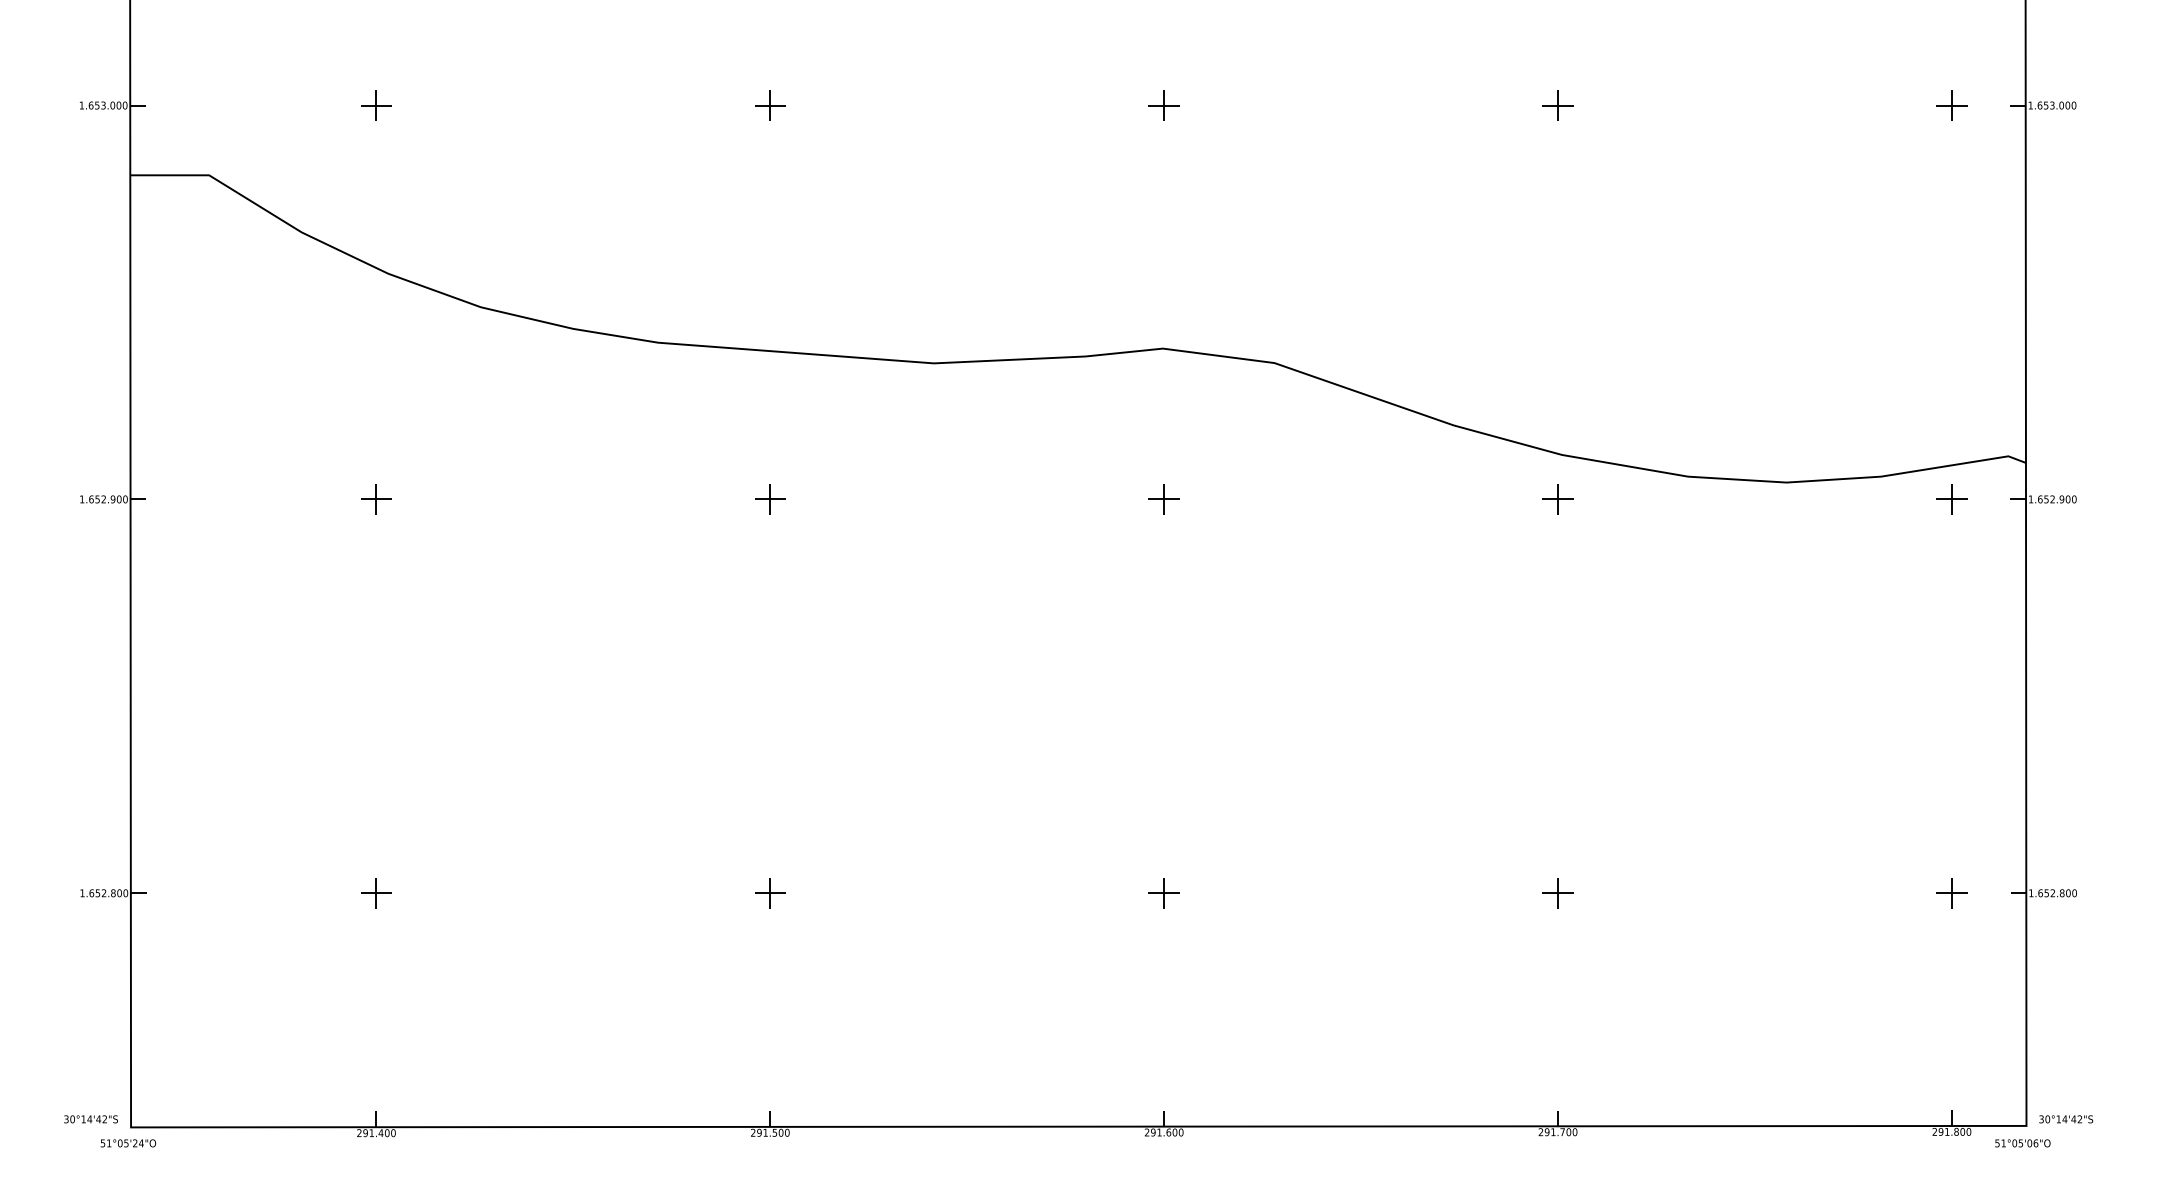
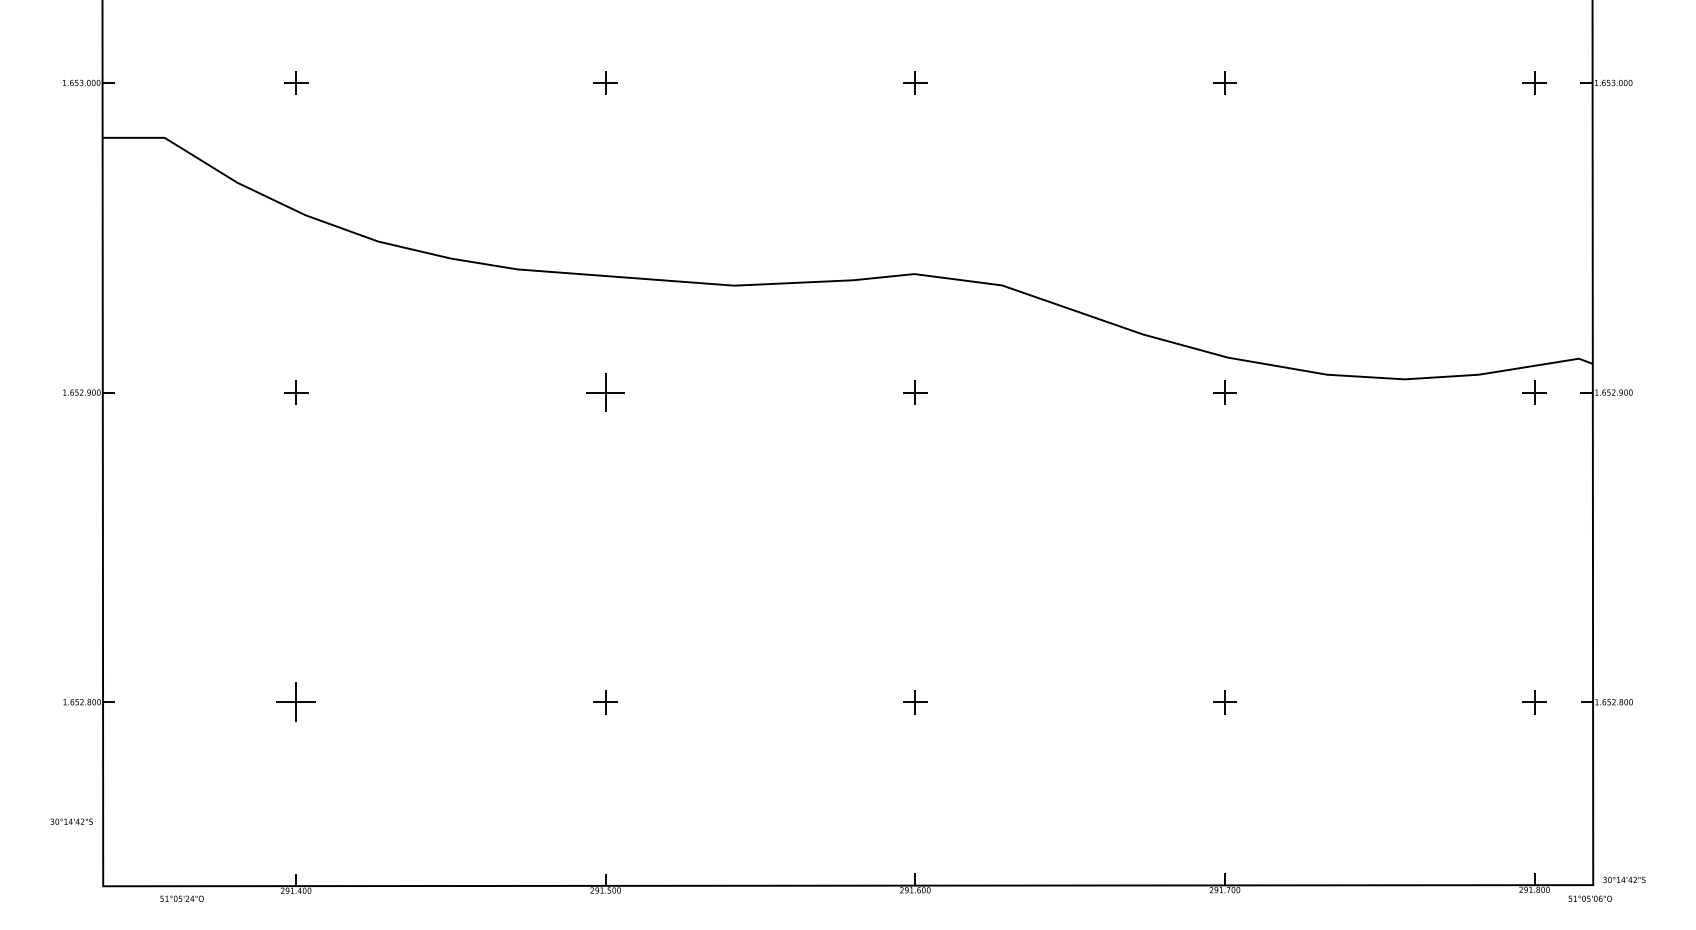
part: (770, 499) -> (605, 392), size x1.6
part: (376, 893) -> (296, 702), size x1.6
text: (90, 1119) -> (71, 821), moved
text: (128, 1143) -> (182, 898), moved

